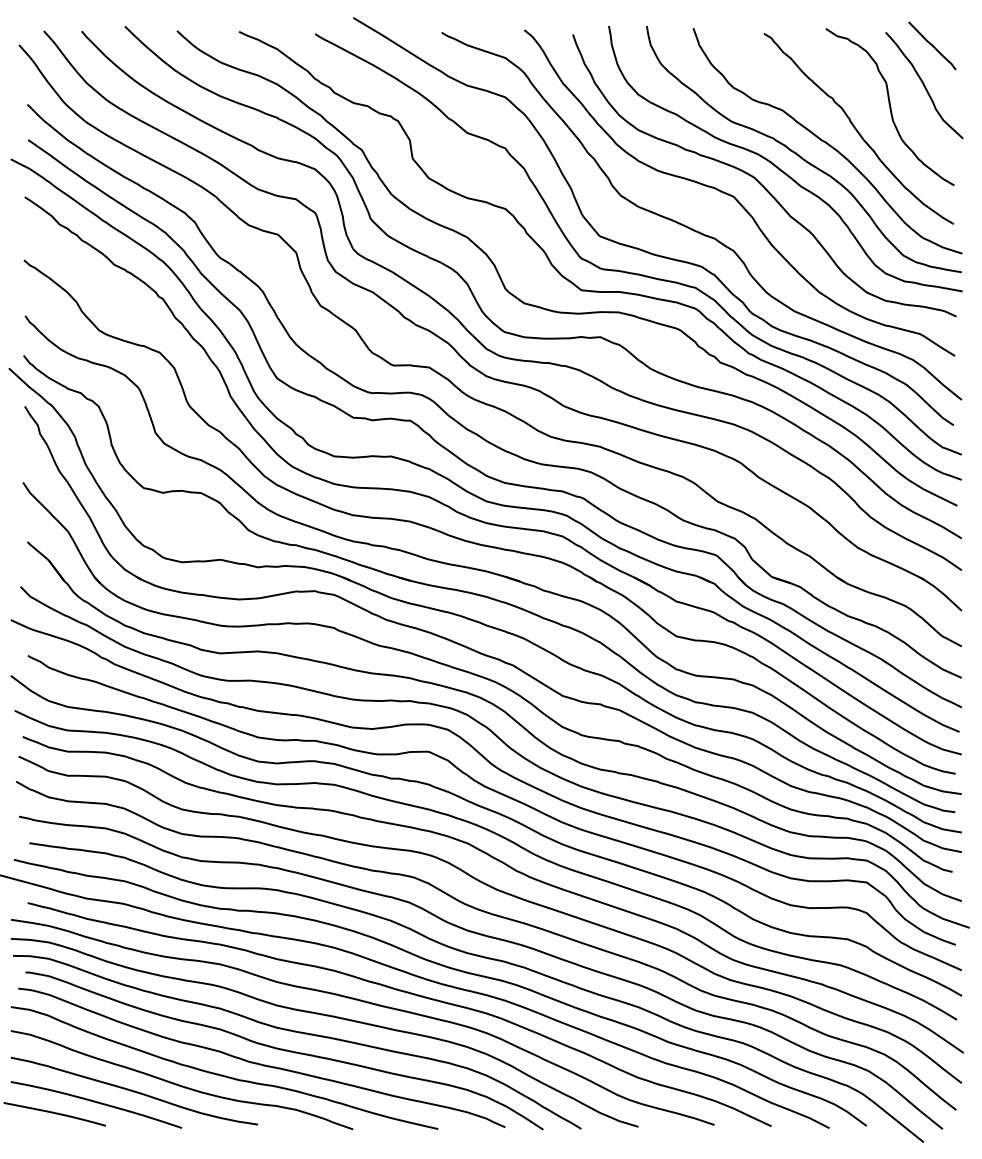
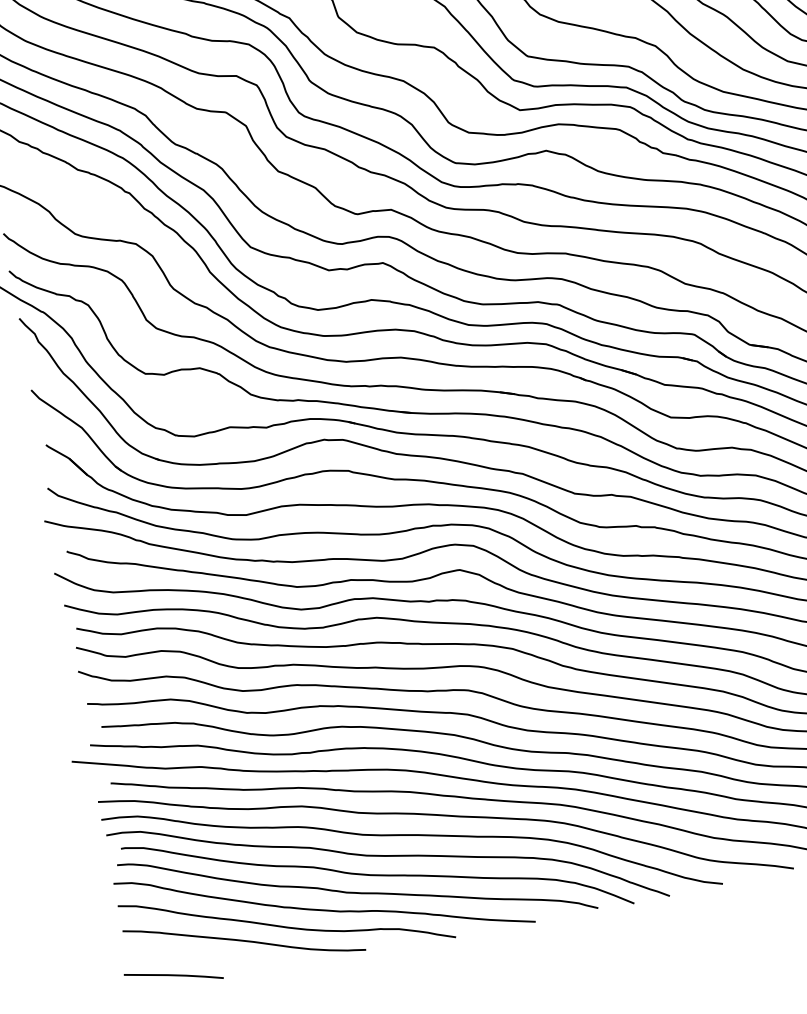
curve: (96, 1103) -> (210, 958), removed

